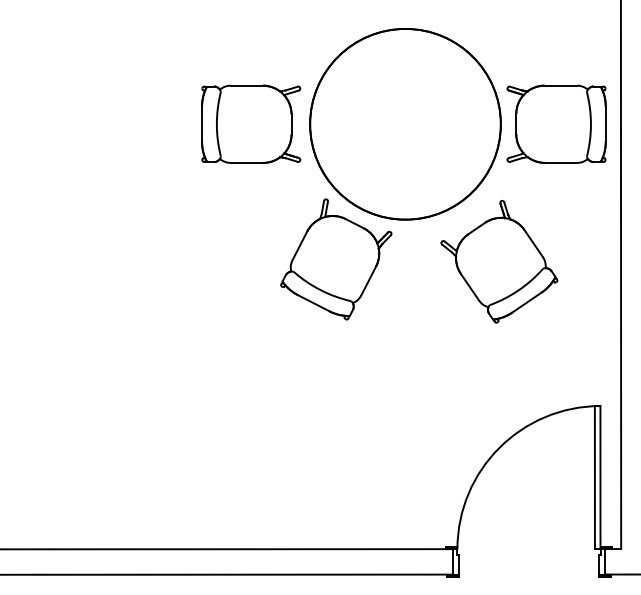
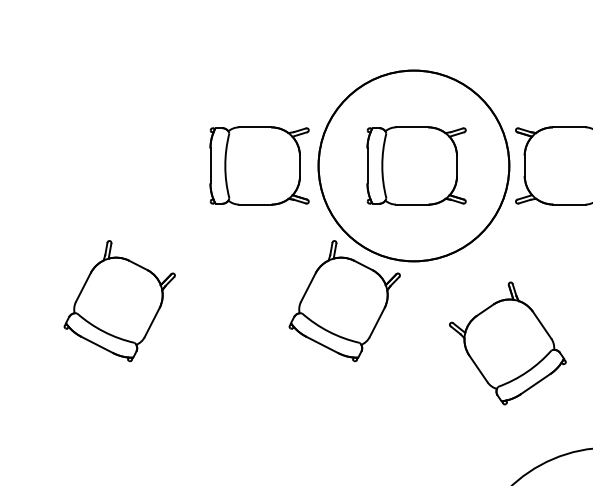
part: (408, 123) -> (416, 165), added
part: (111, 259) -> (119, 301), added
part: (499, 261) -> (507, 343), moved

